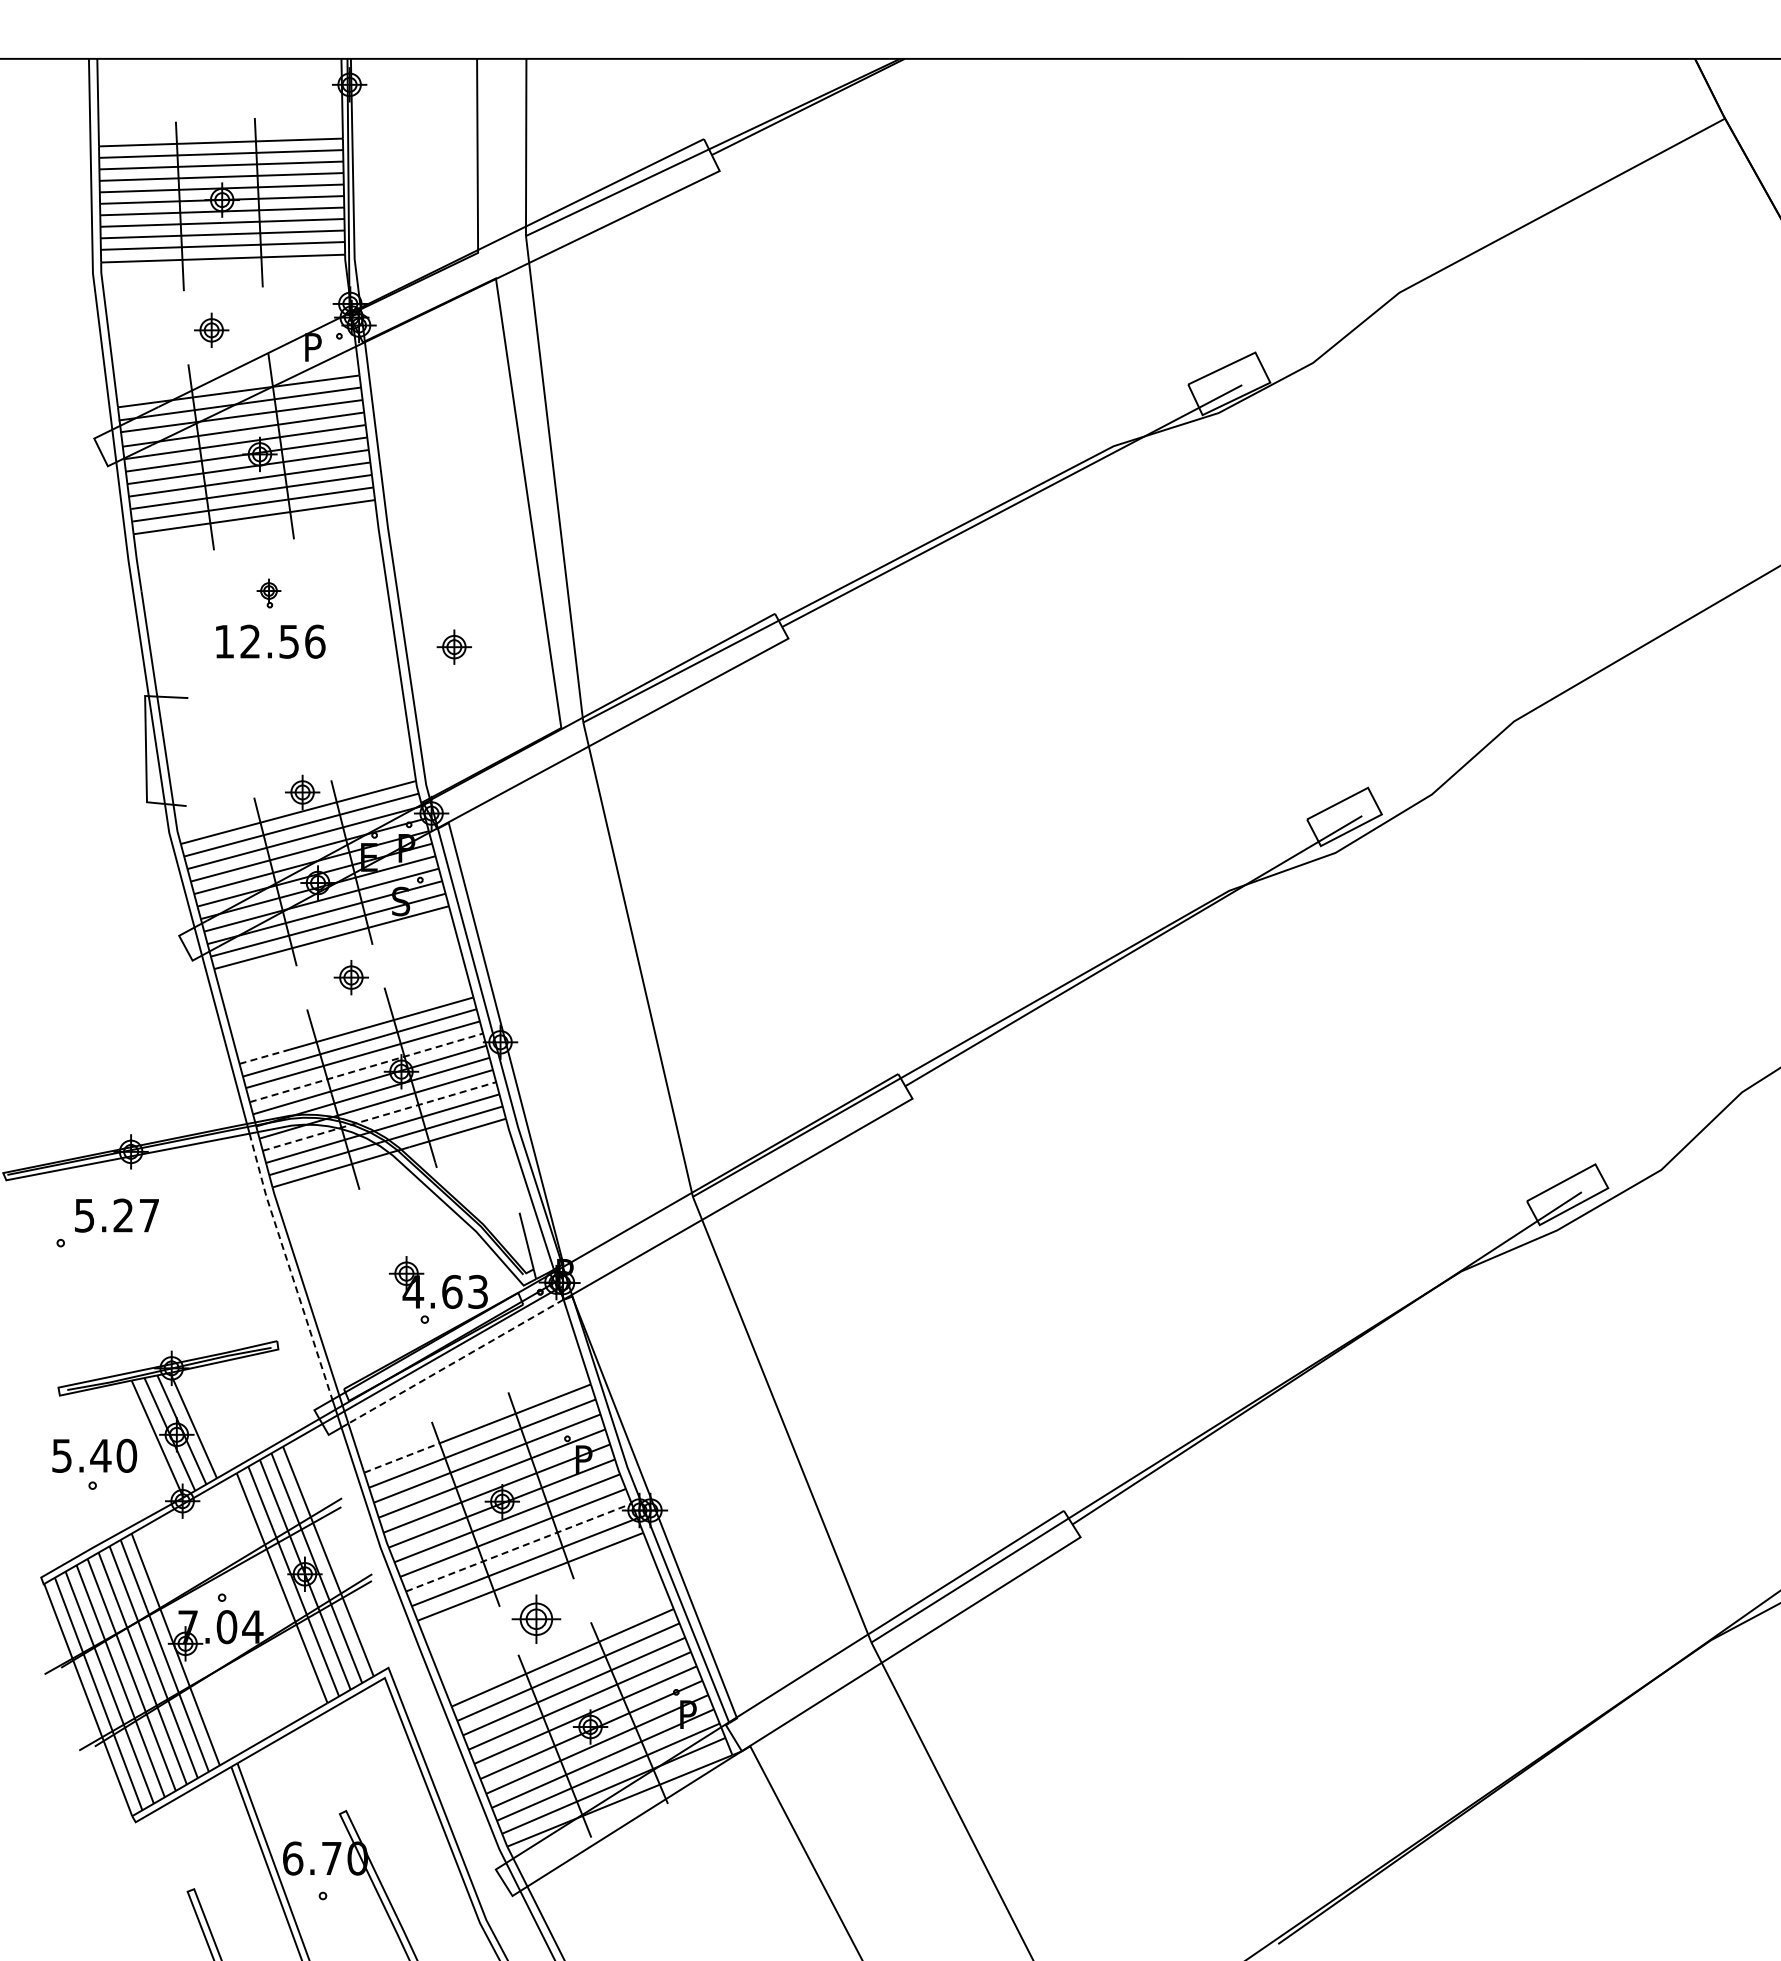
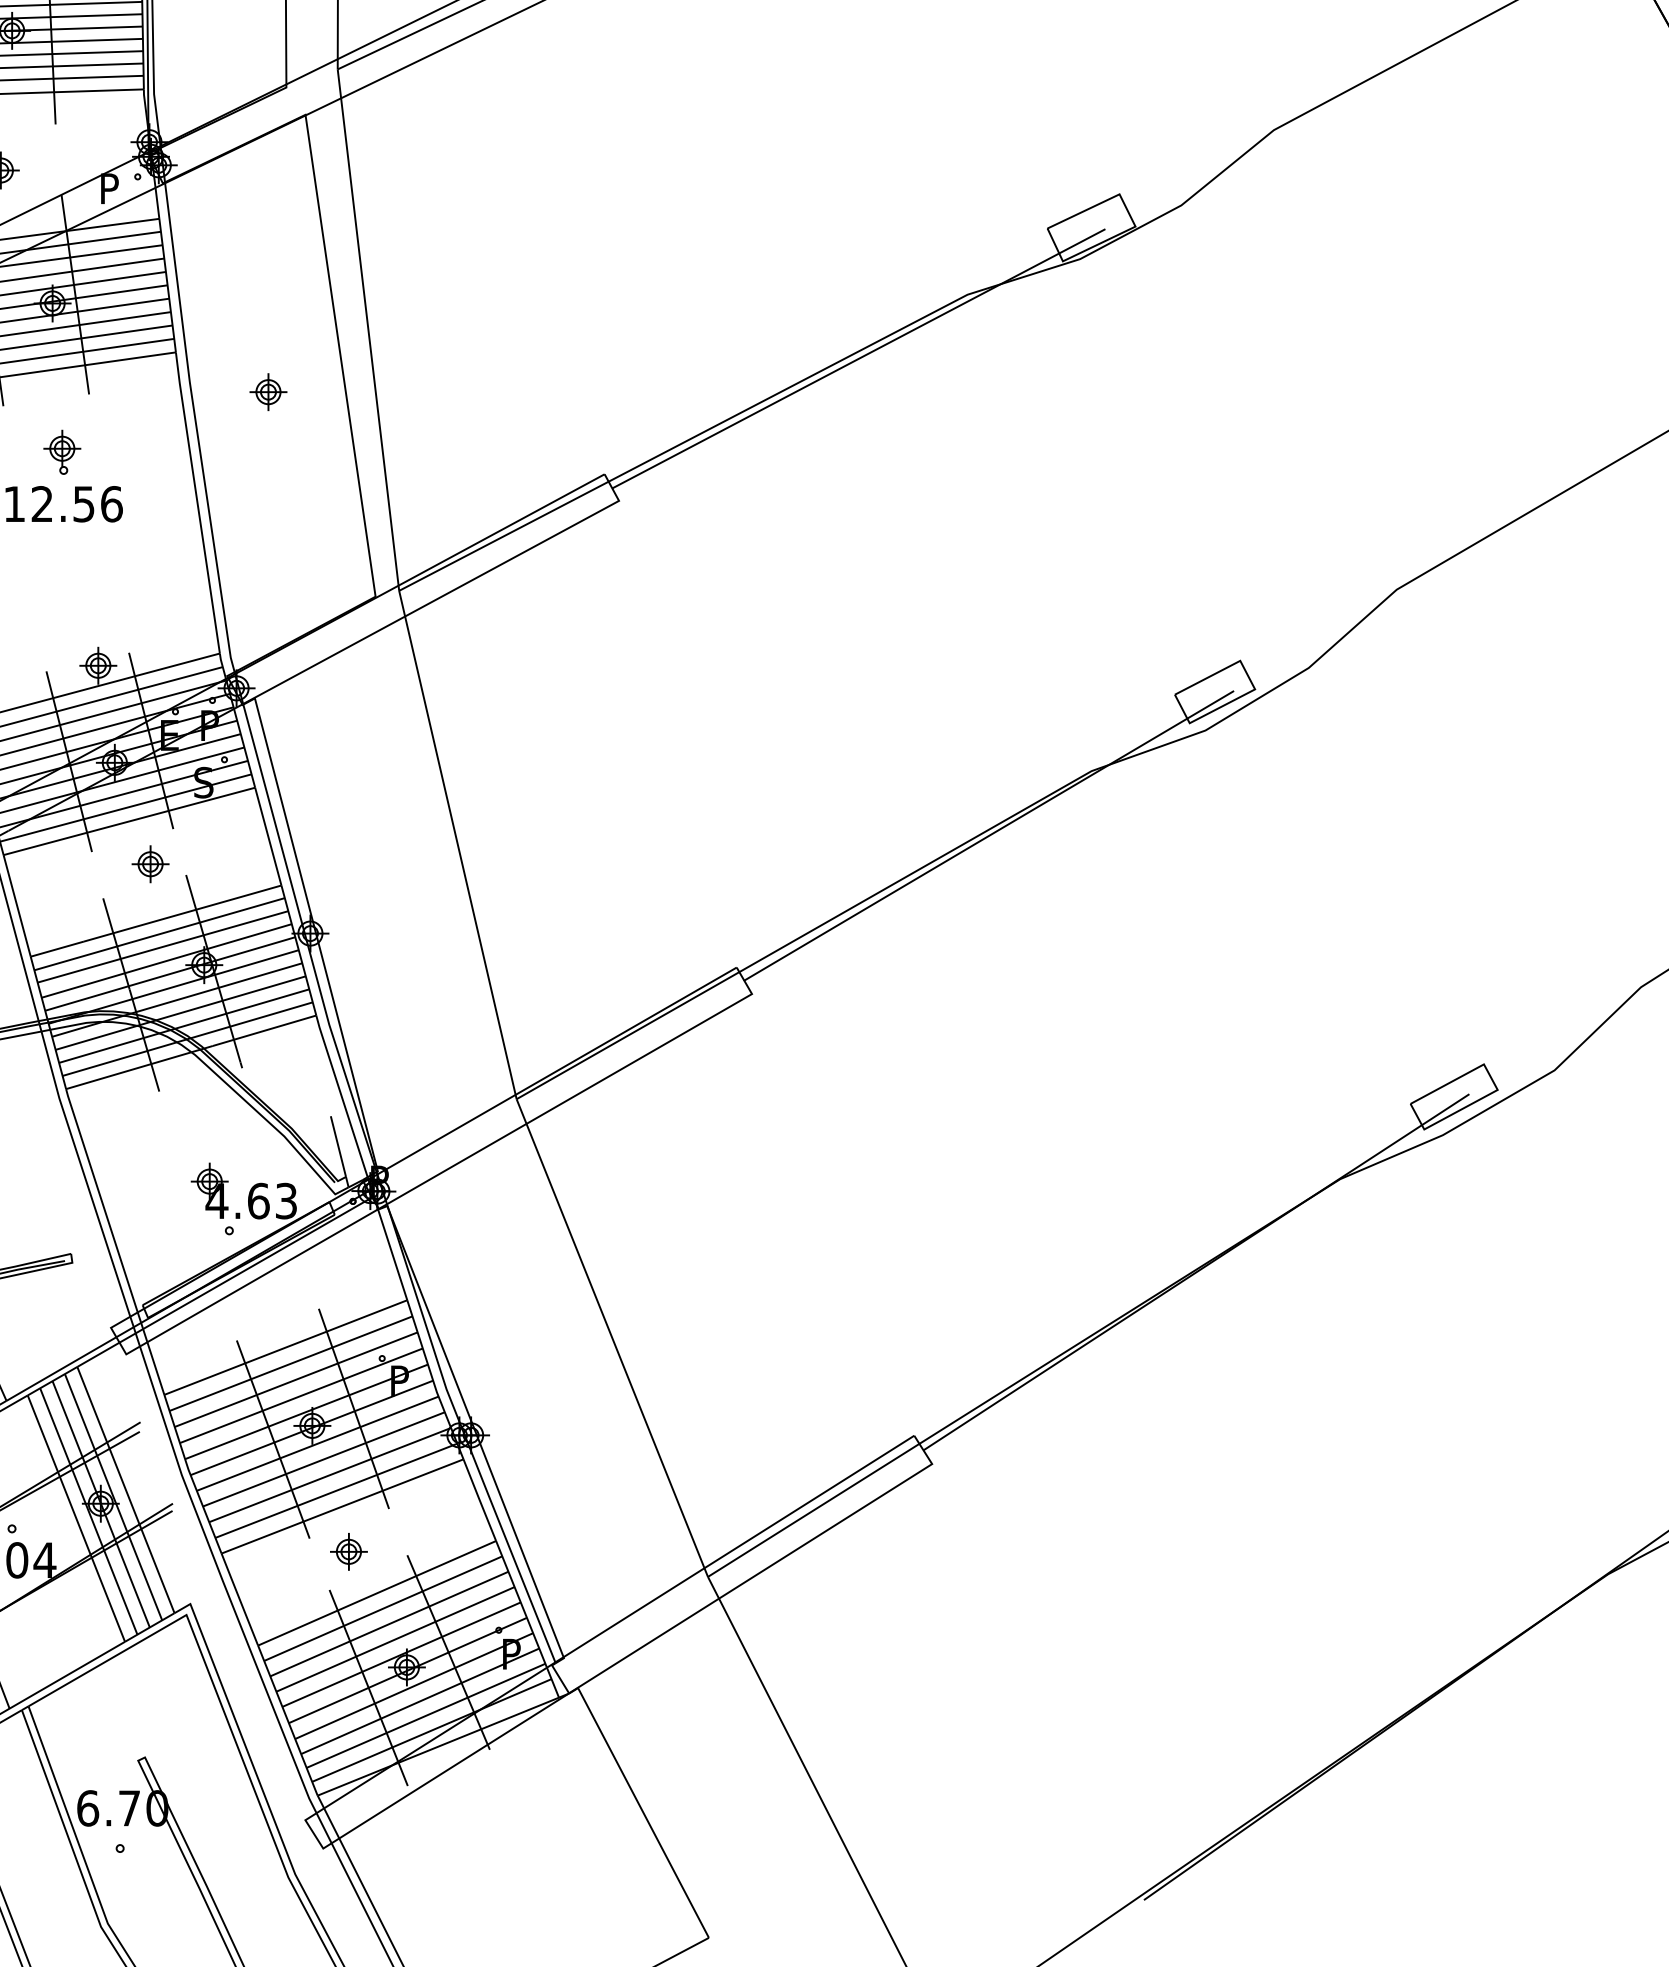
part: (268, 593) -> (61, 452), size x1.43
part: (453, 646) -> (267, 391), moved
line: (264, 1056) -> (57, 948), dashed -> solid
line: (366, 1067) -> (166, 960), dashed -> solid
line: (379, 1116) -> (180, 1013), dashed -> solid
line: (289, 1267) -> (84, 1174), dashed -> solid
line: (455, 1361) -> (262, 1275), dashed -> solid
line: (402, 1457) -> (205, 1378), dashed -> solid
line: (519, 1547) -> (330, 1475), dashed -> solid
part: (536, 1618) -> (348, 1551), size x0.71

